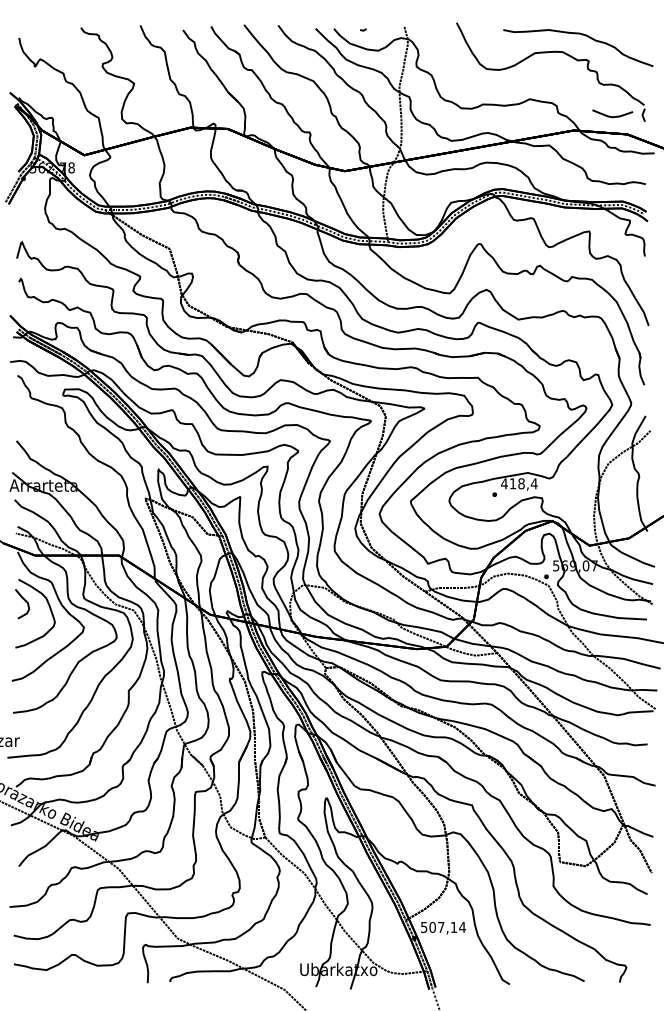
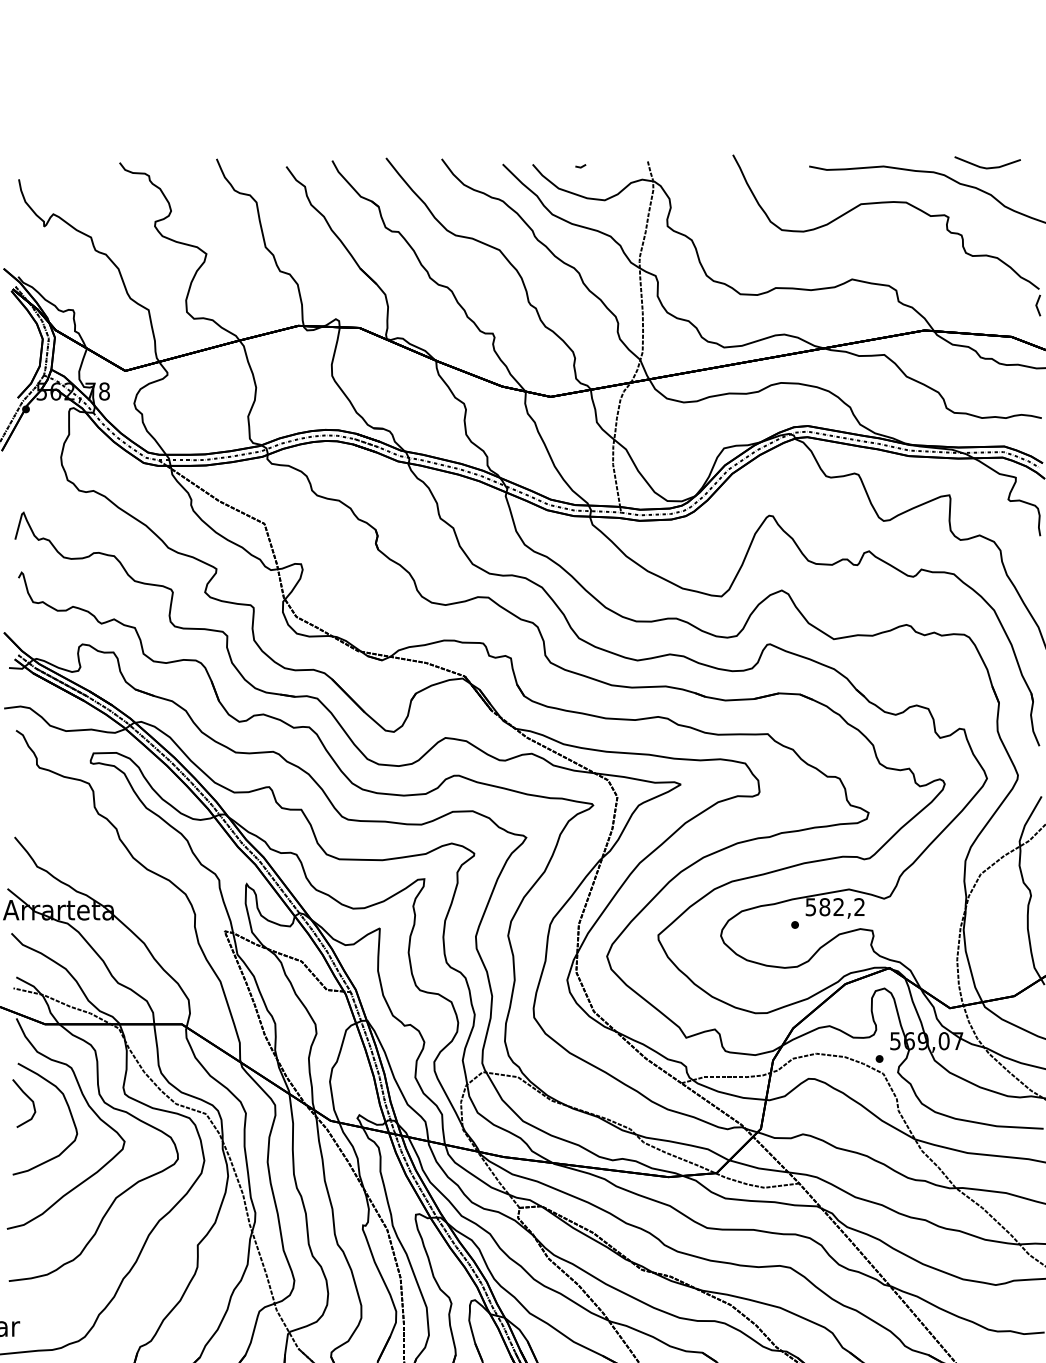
line: (612, 116) -> (987, 167), moved
text: (518, 483) -> (833, 906), 418,4 -> 582,2

